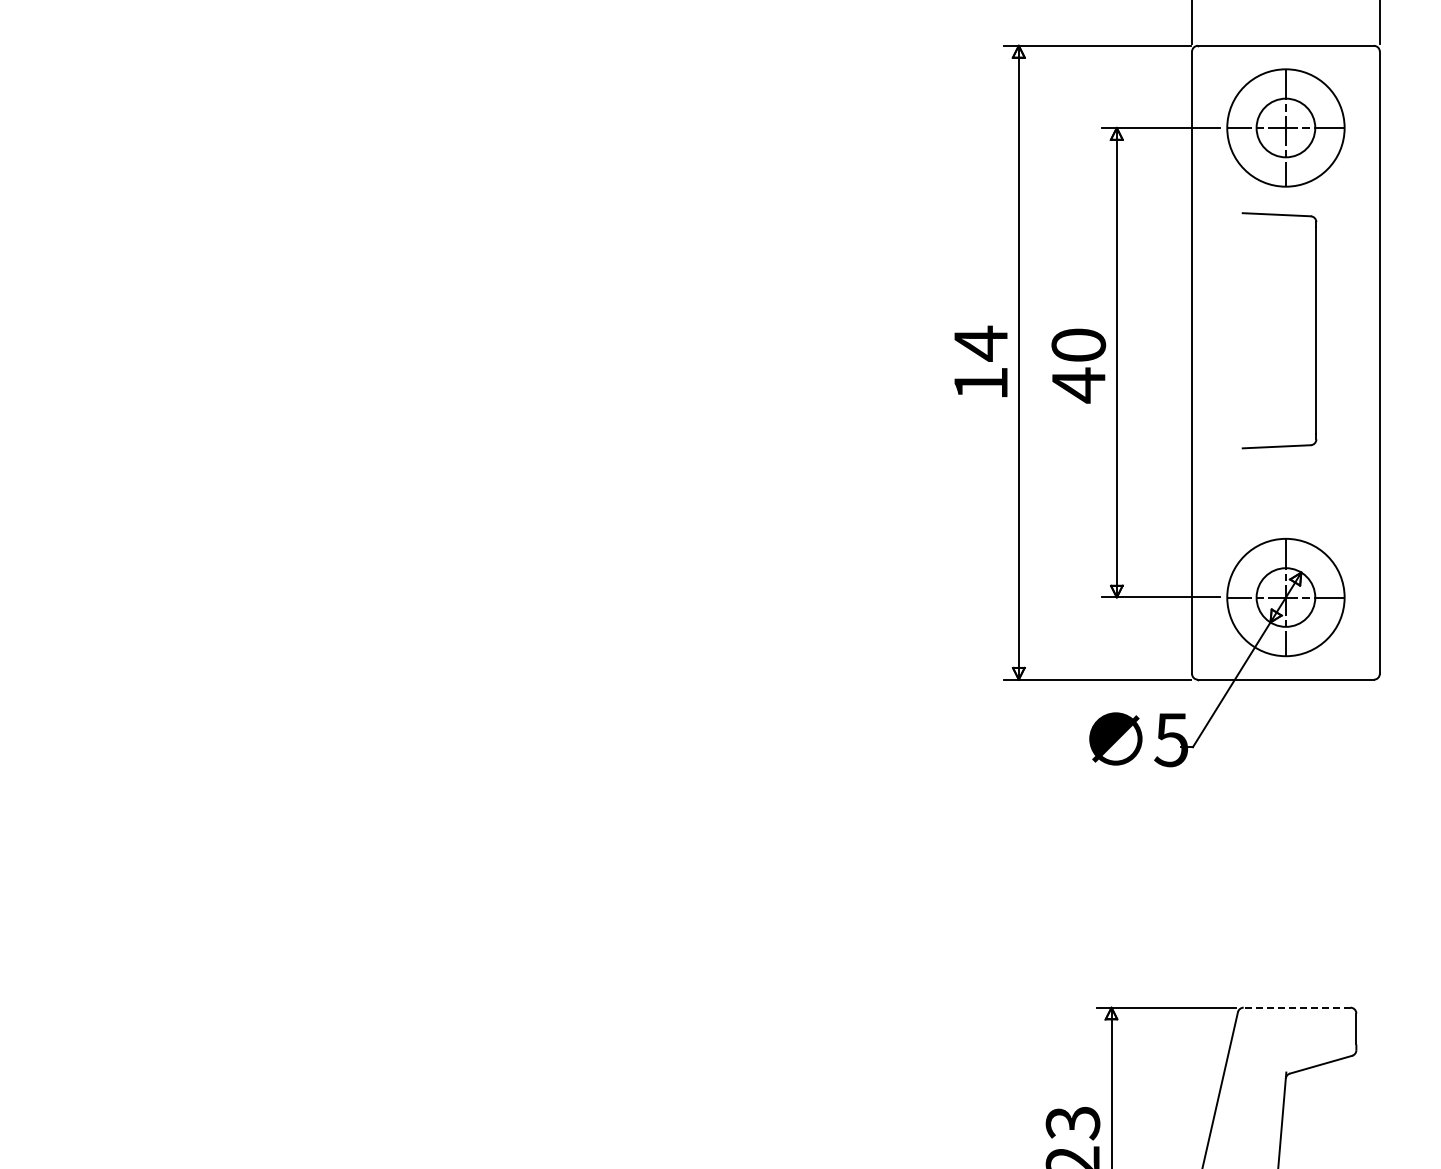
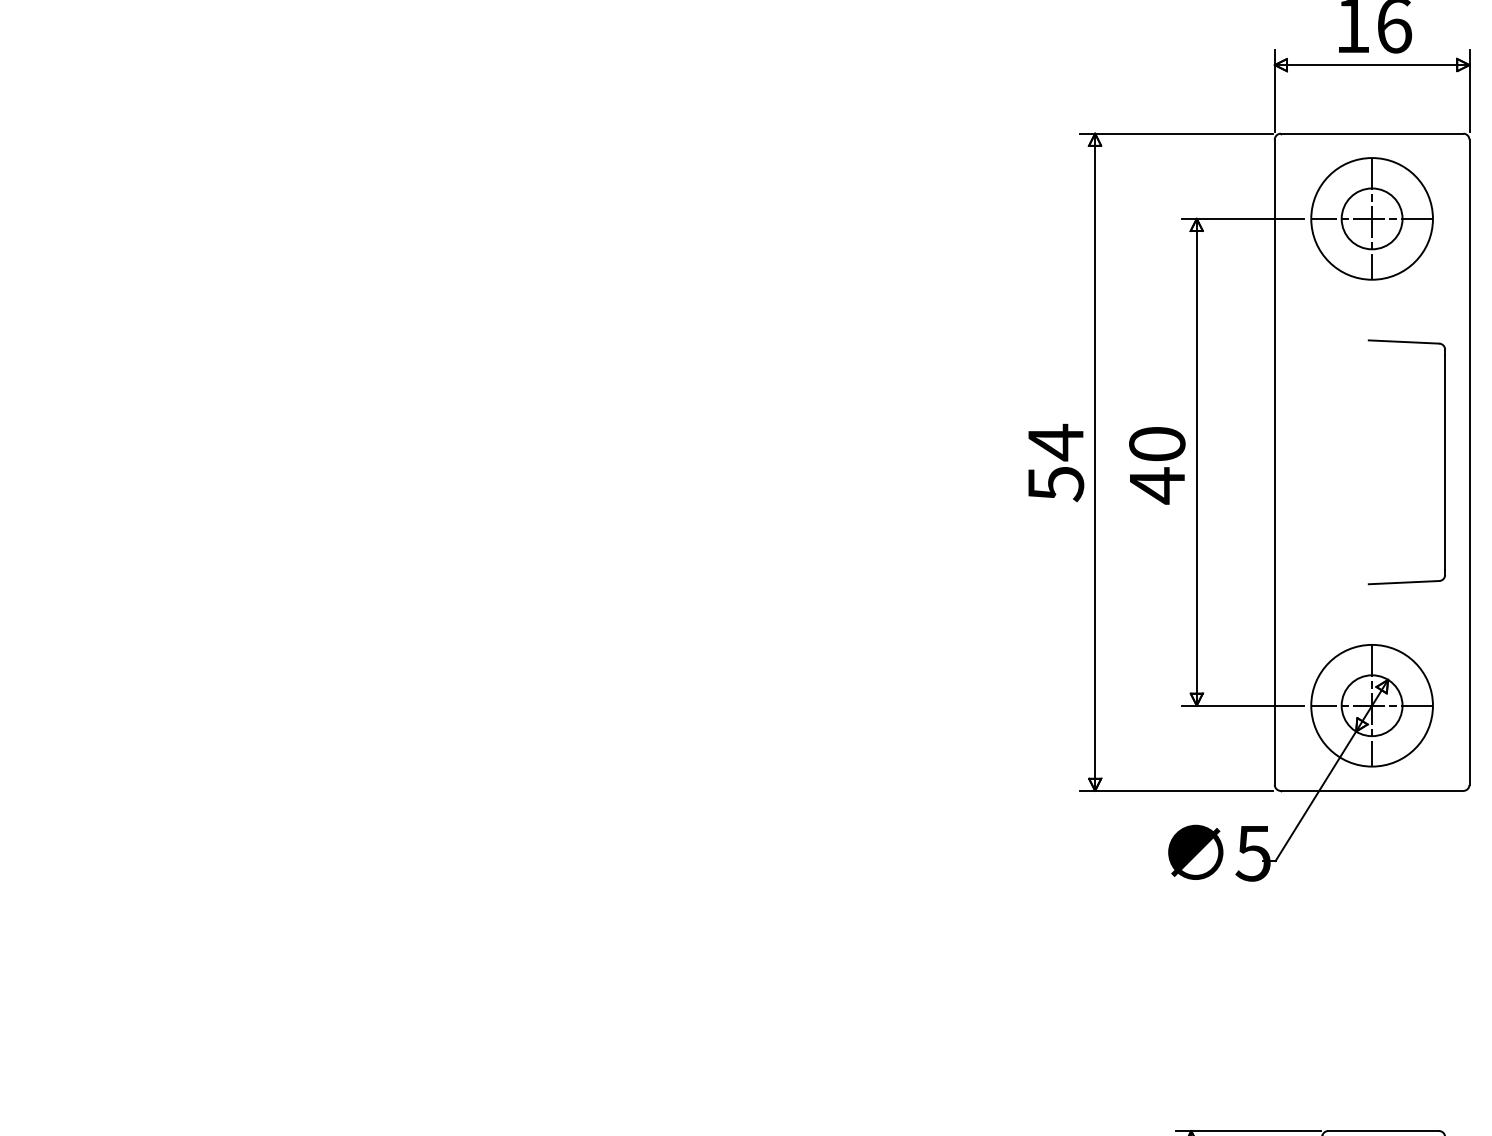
part: (1315, 330) -> (1444, 462), moved
text: (981, 384) -> (1056, 484), 14 -> 54
line: (1296, 1007) -> (1383, 1130), dashed -> solid

